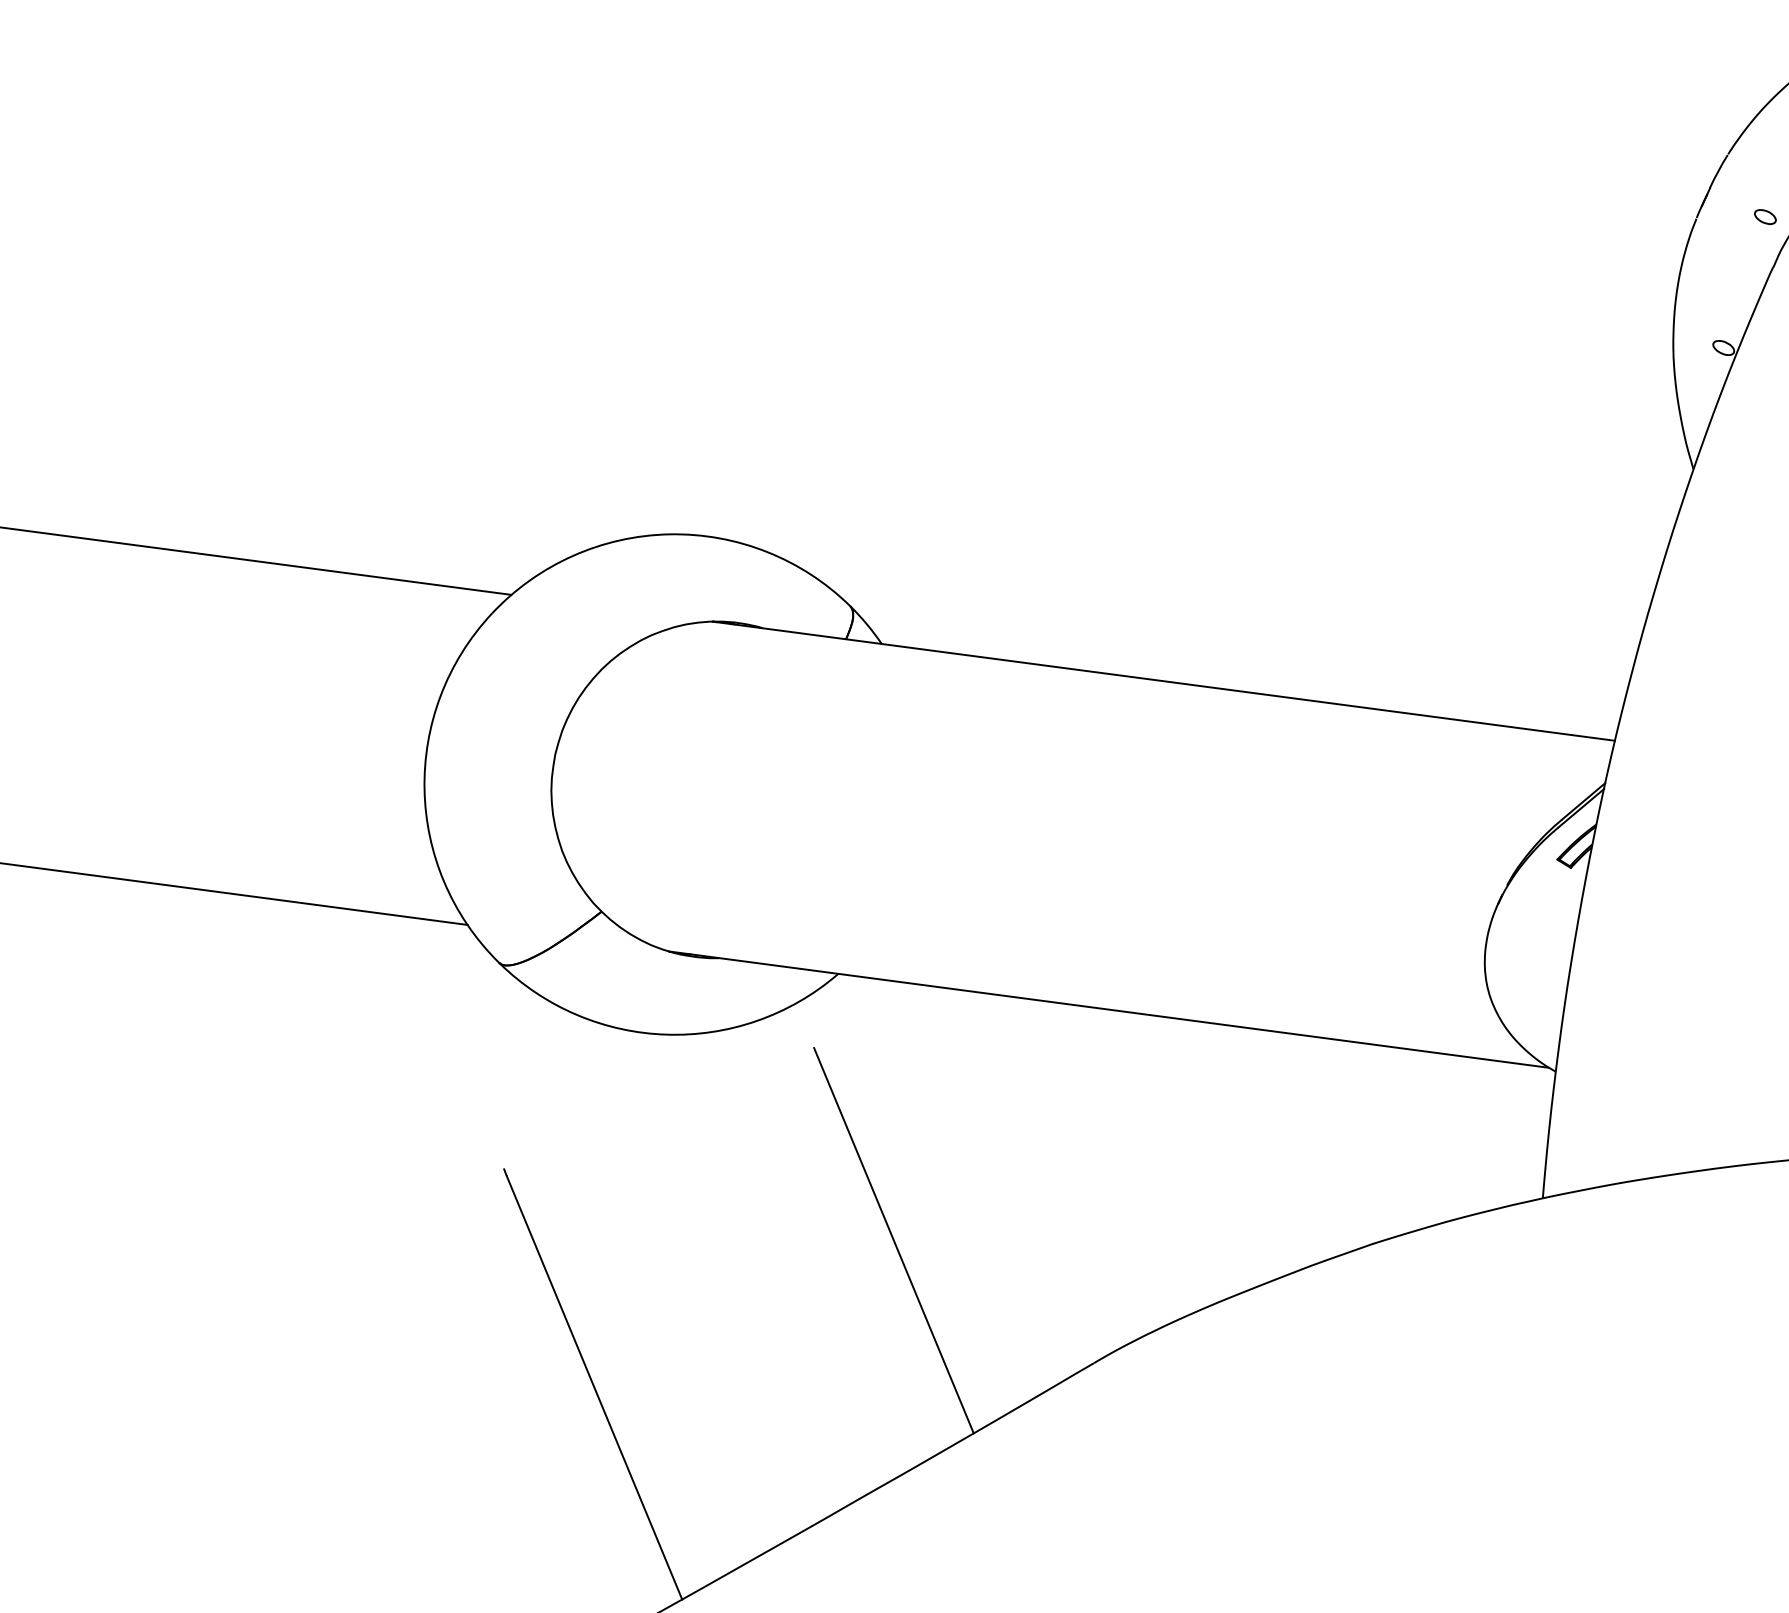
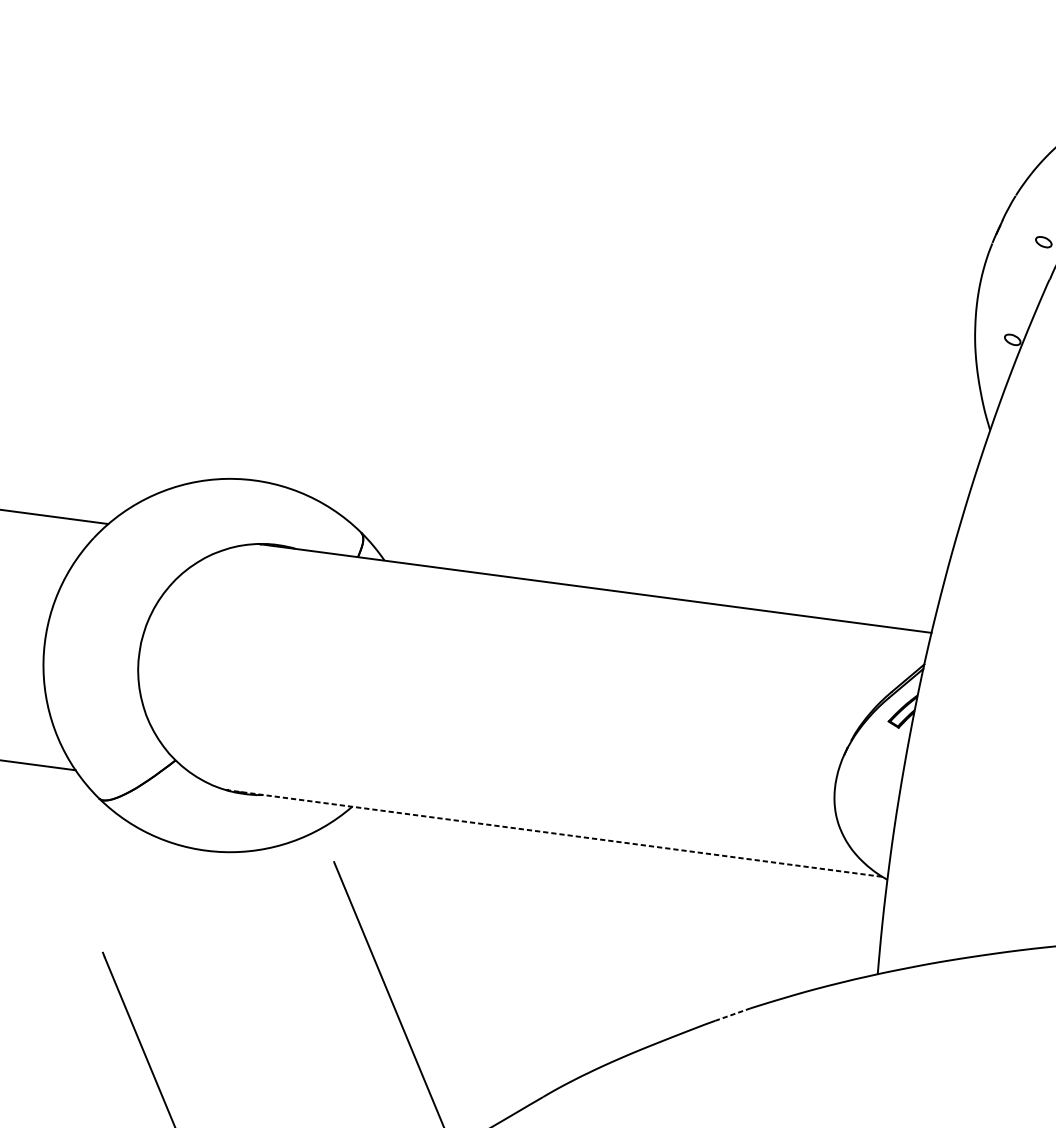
line: (1109, 1009) -> (554, 833), solid -> dashed
line: (1348, 1252) -> (732, 1014), solid -> dashed

